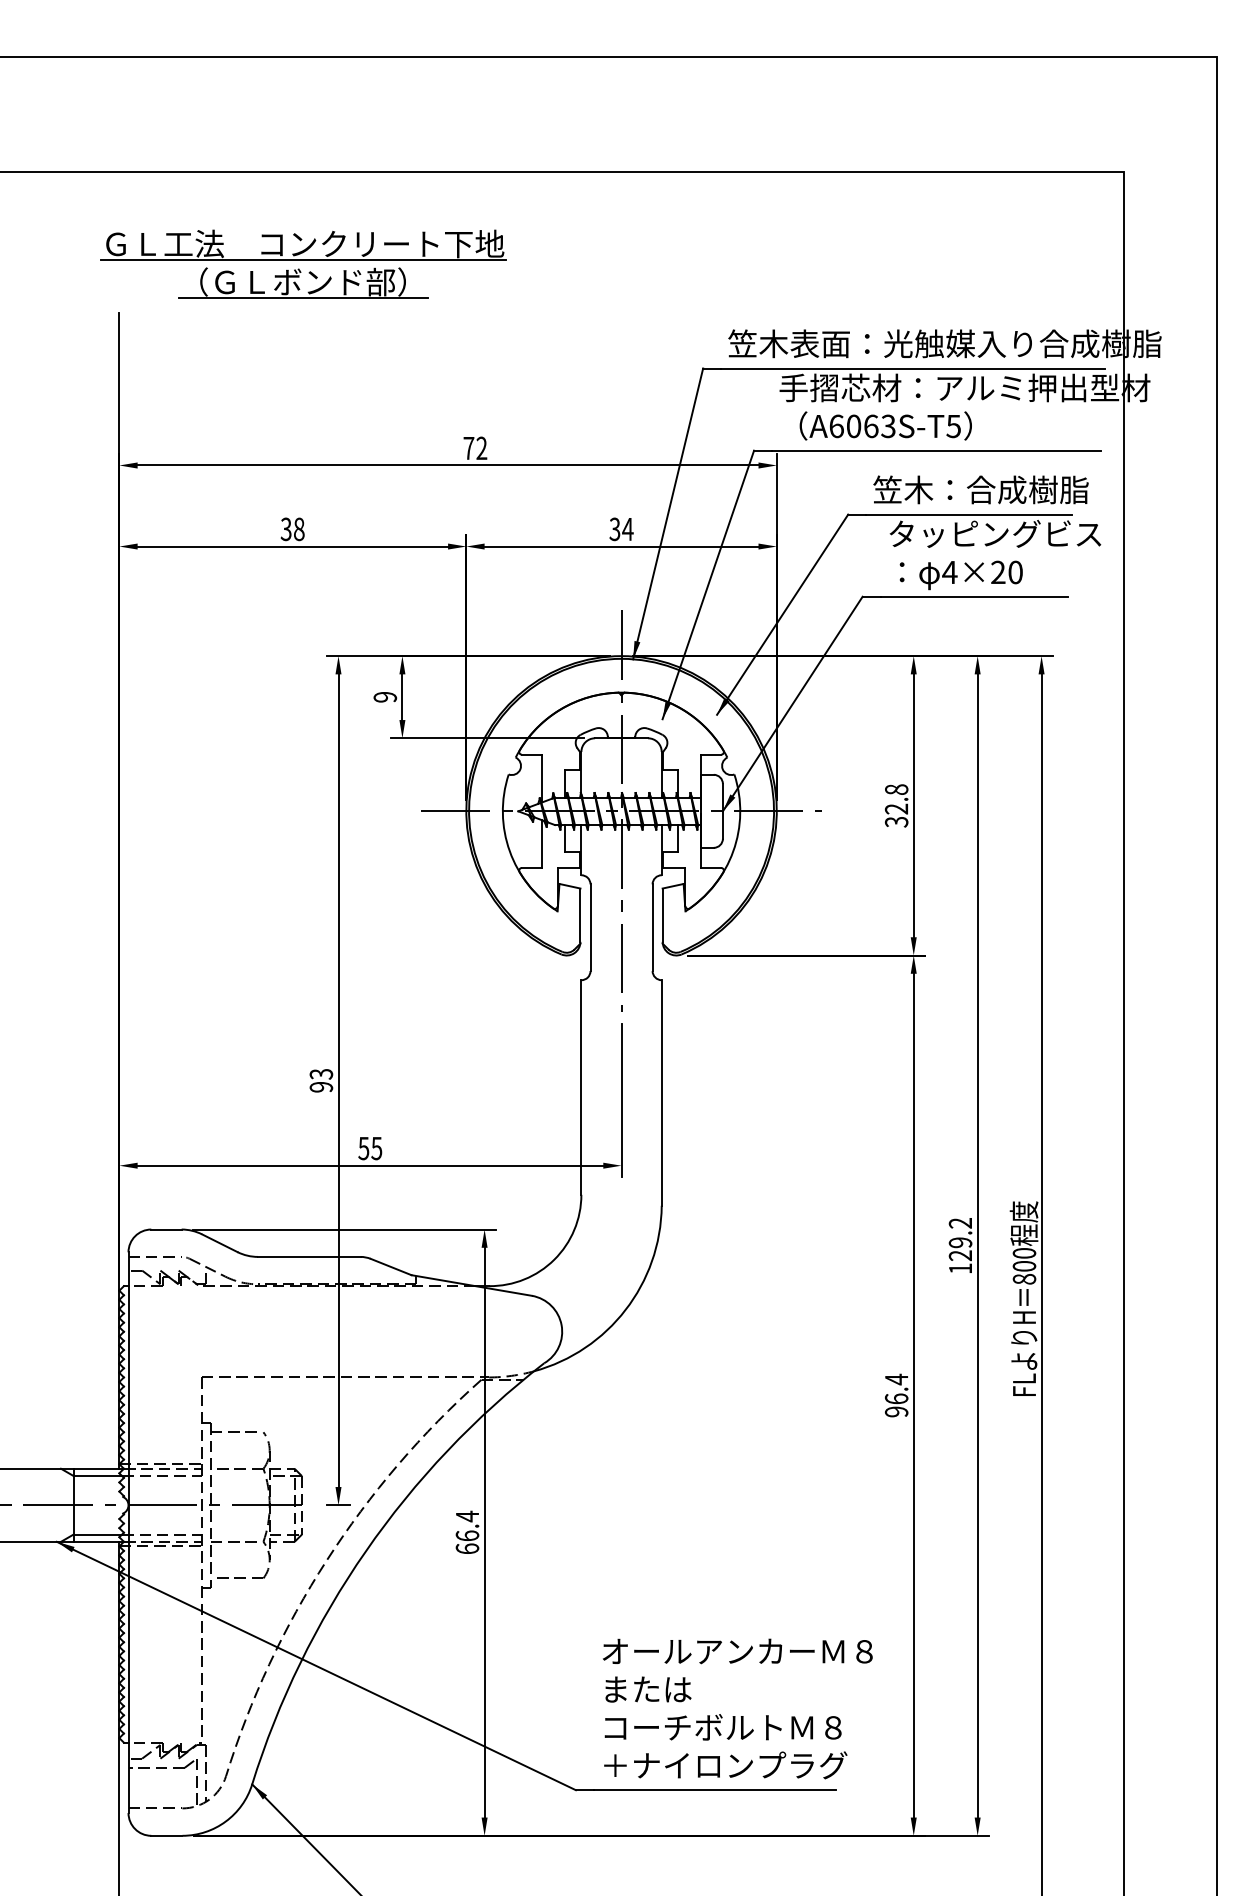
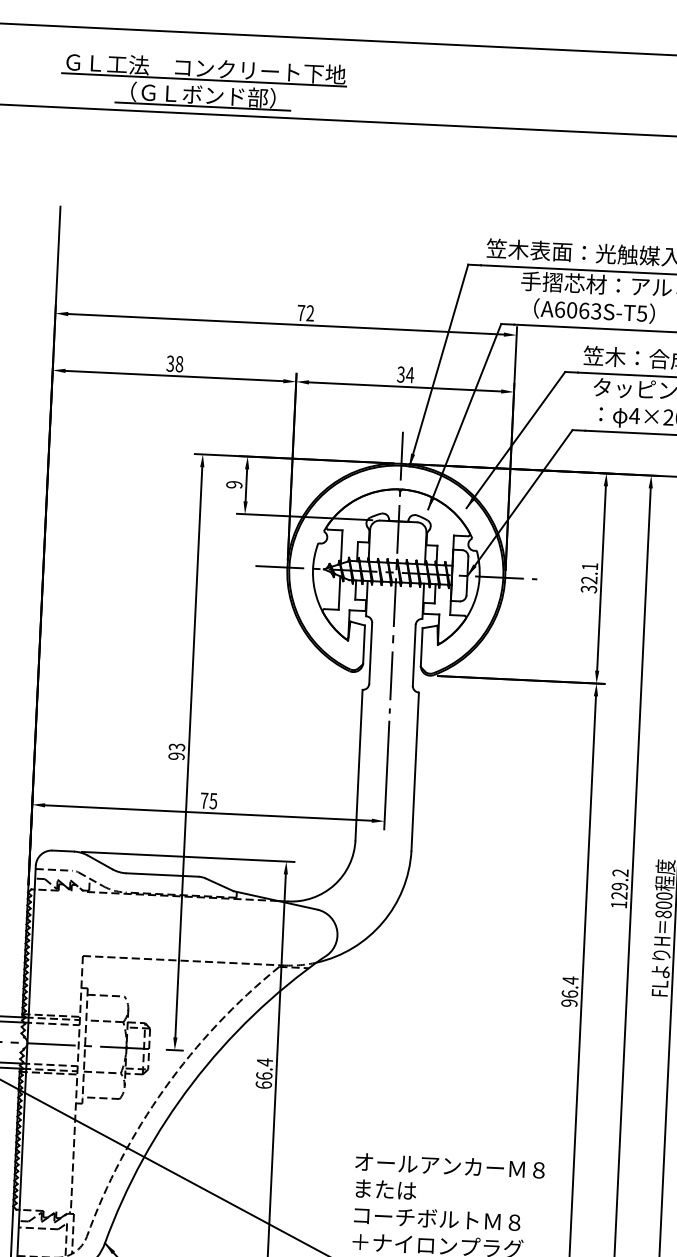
part: (303, 263) -> (204, 82), moved
text: (896, 789) -> (589, 566), 32.8 -> 32.1
text: (363, 1148) -> (204, 800), 55 -> 75

